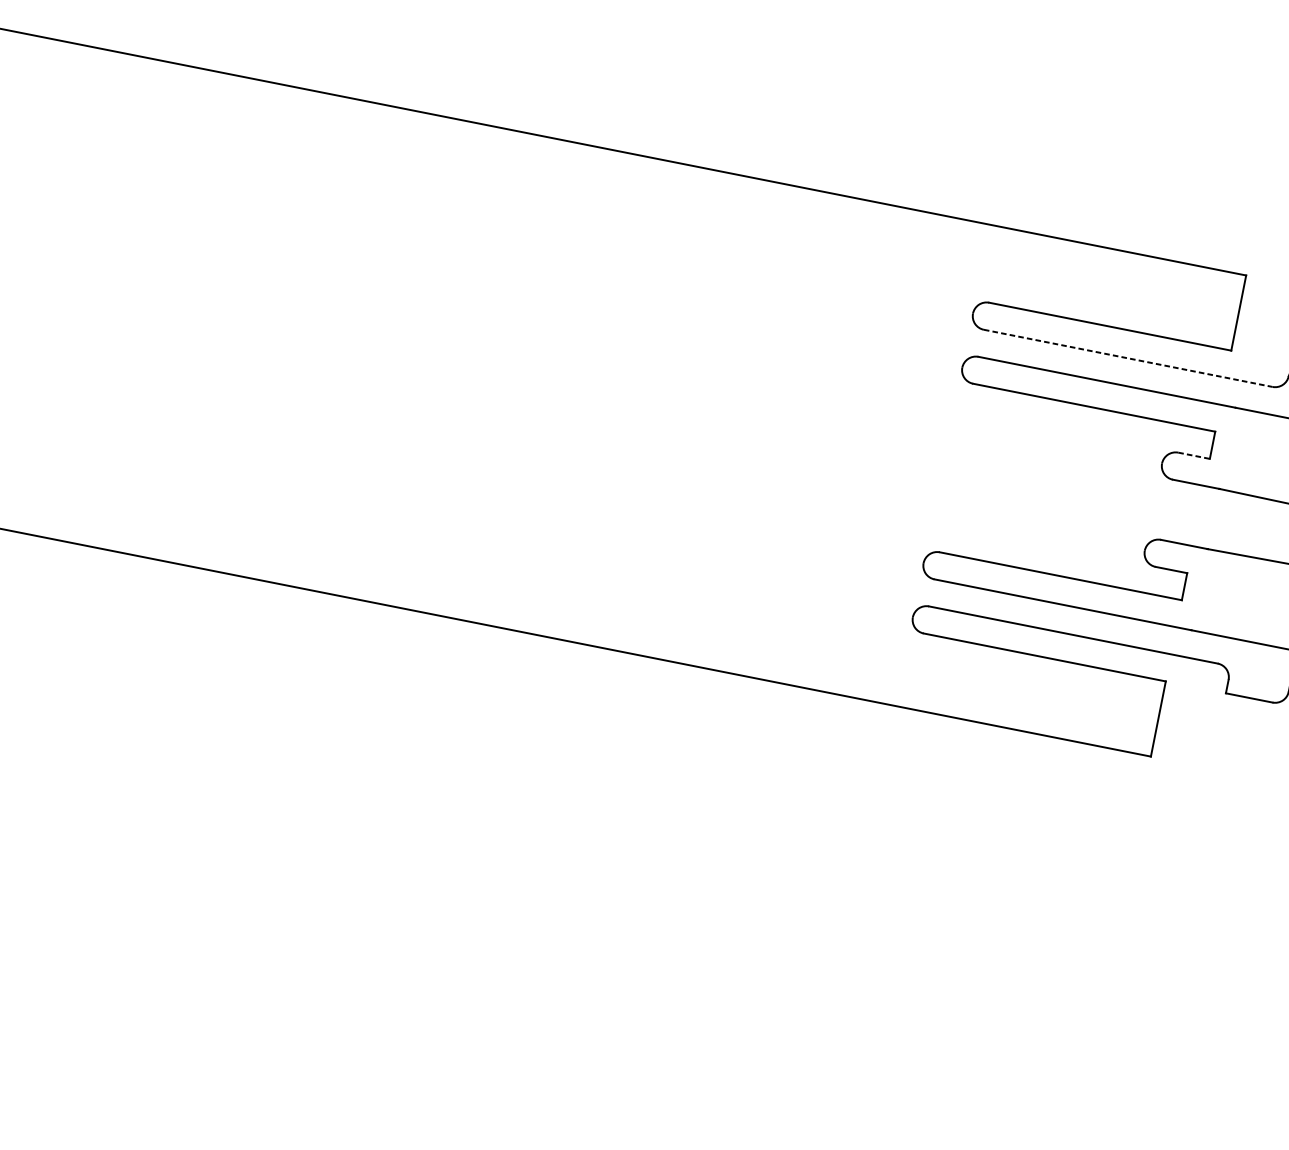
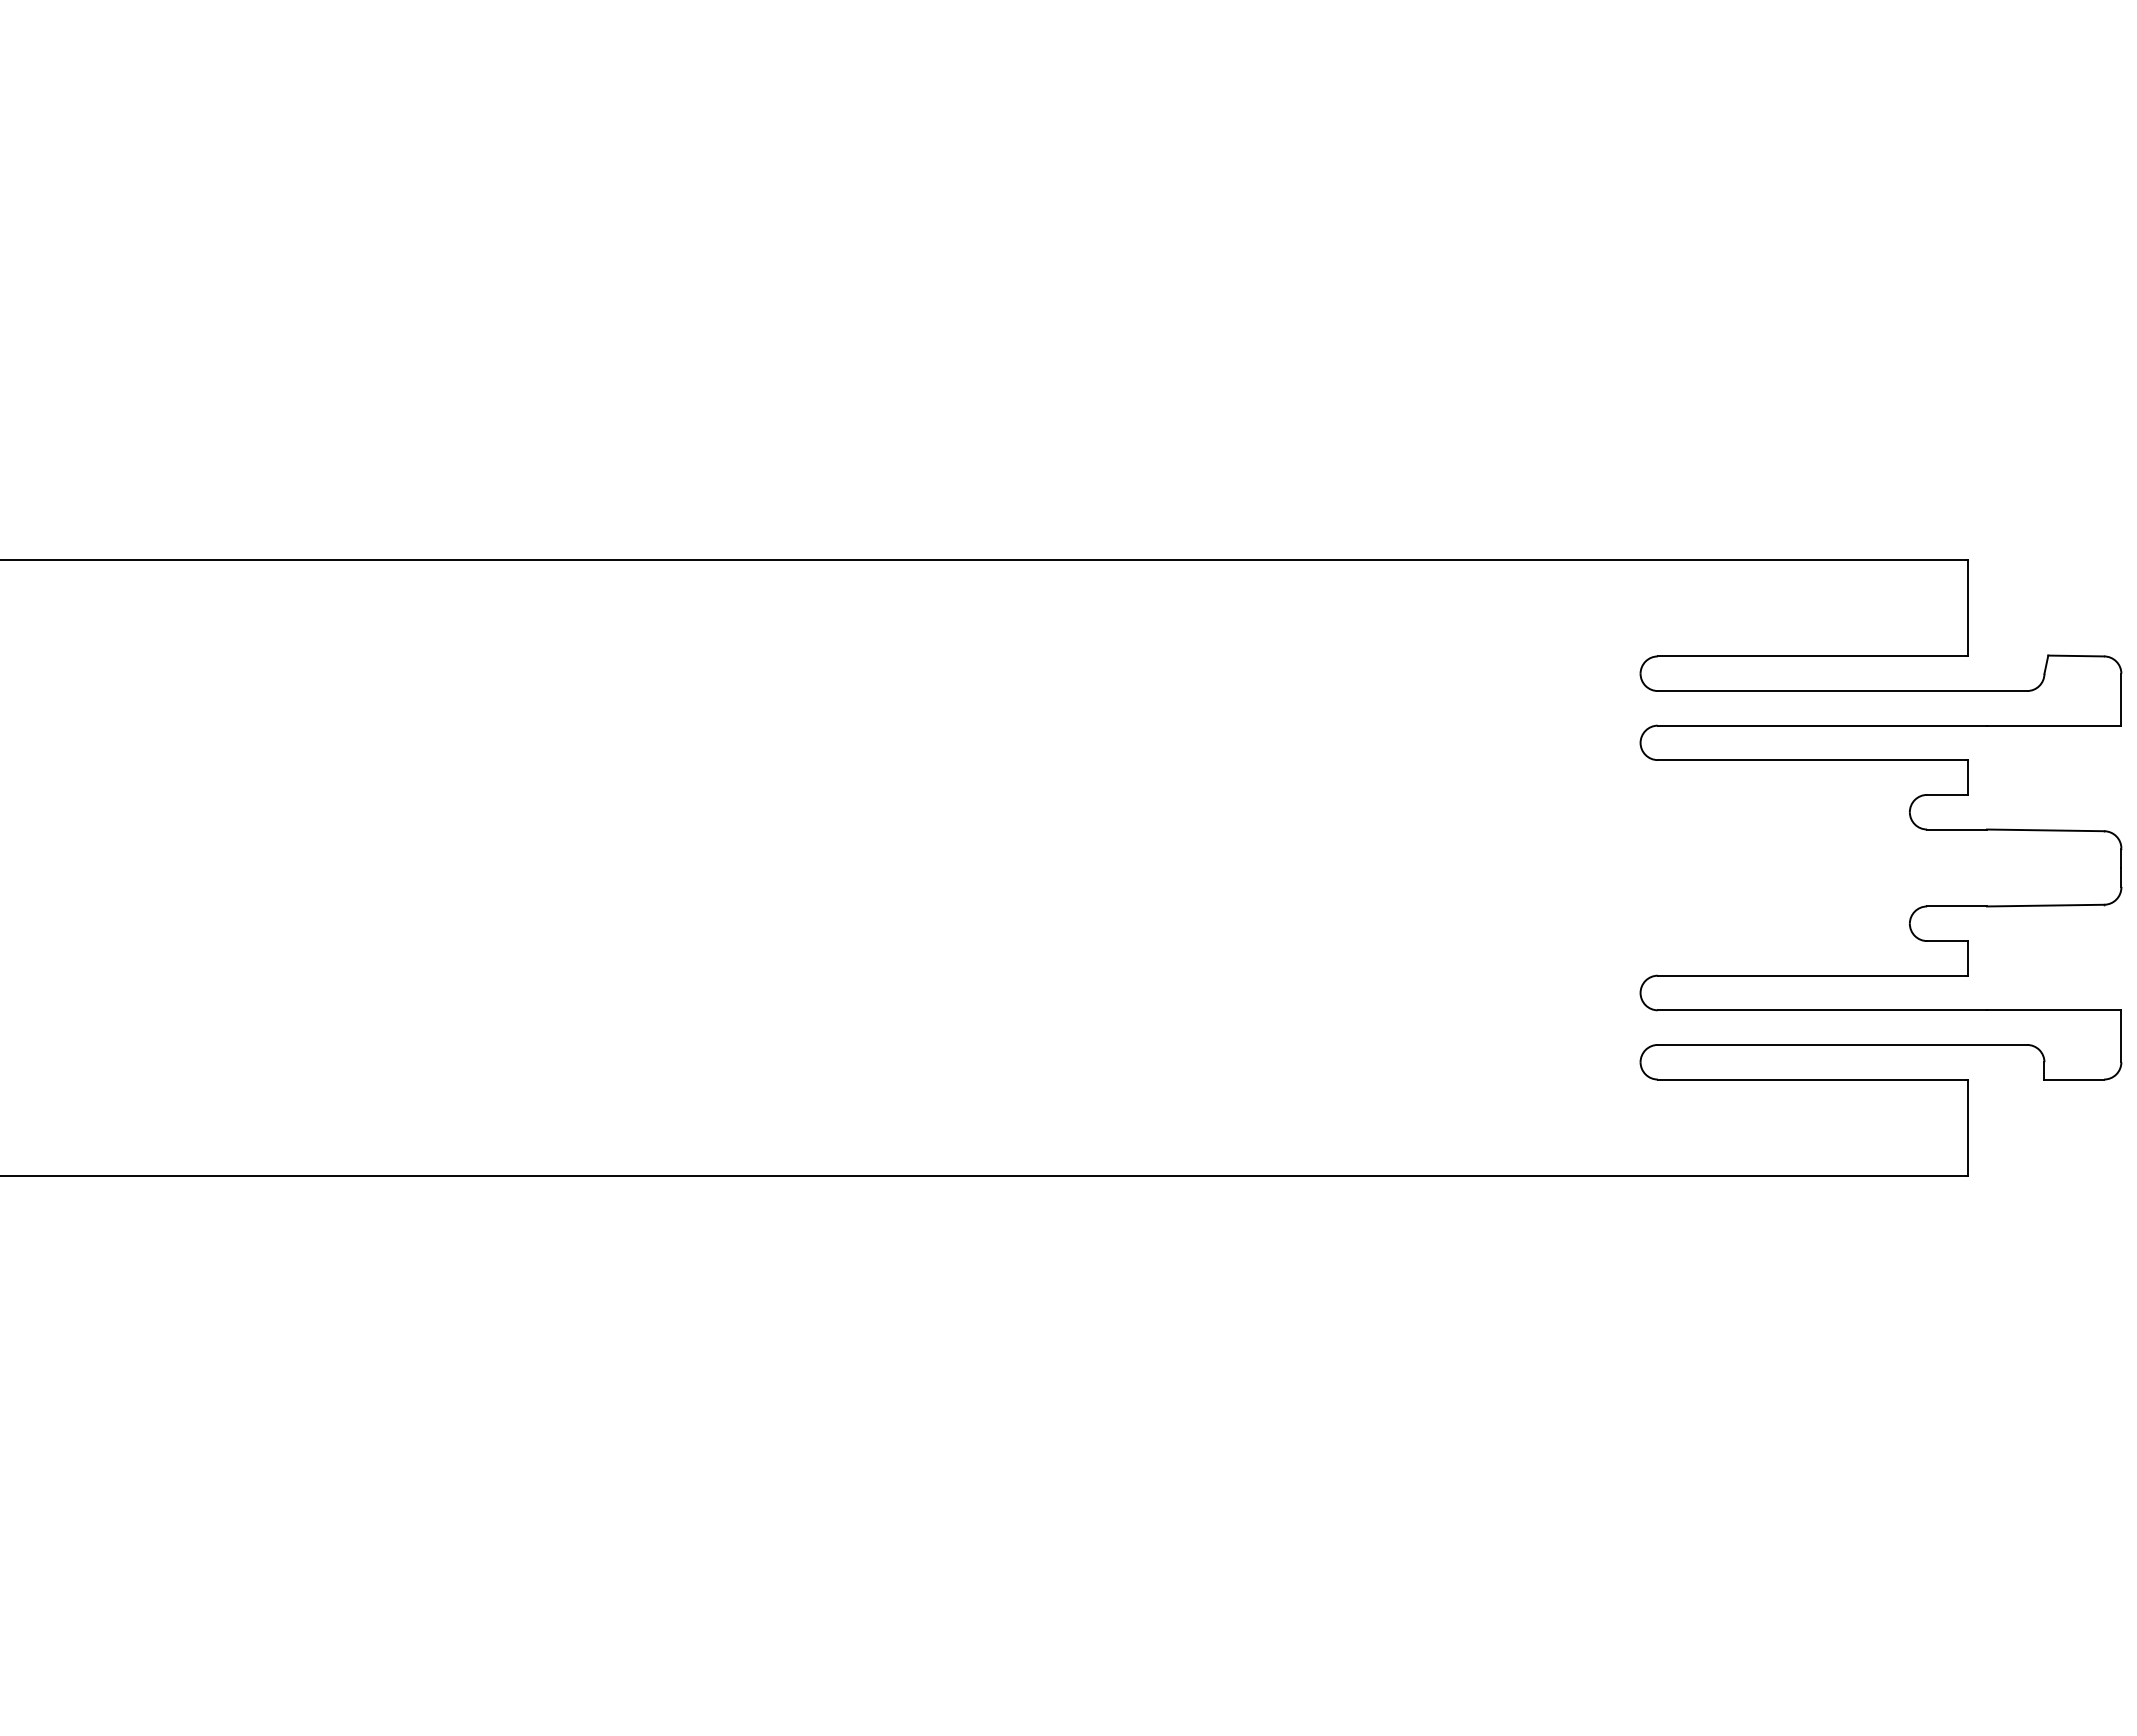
line: (1128, 358) -> (1842, 691), dashed -> solid
line: (1194, 455) -> (1947, 794), dashed -> solid

